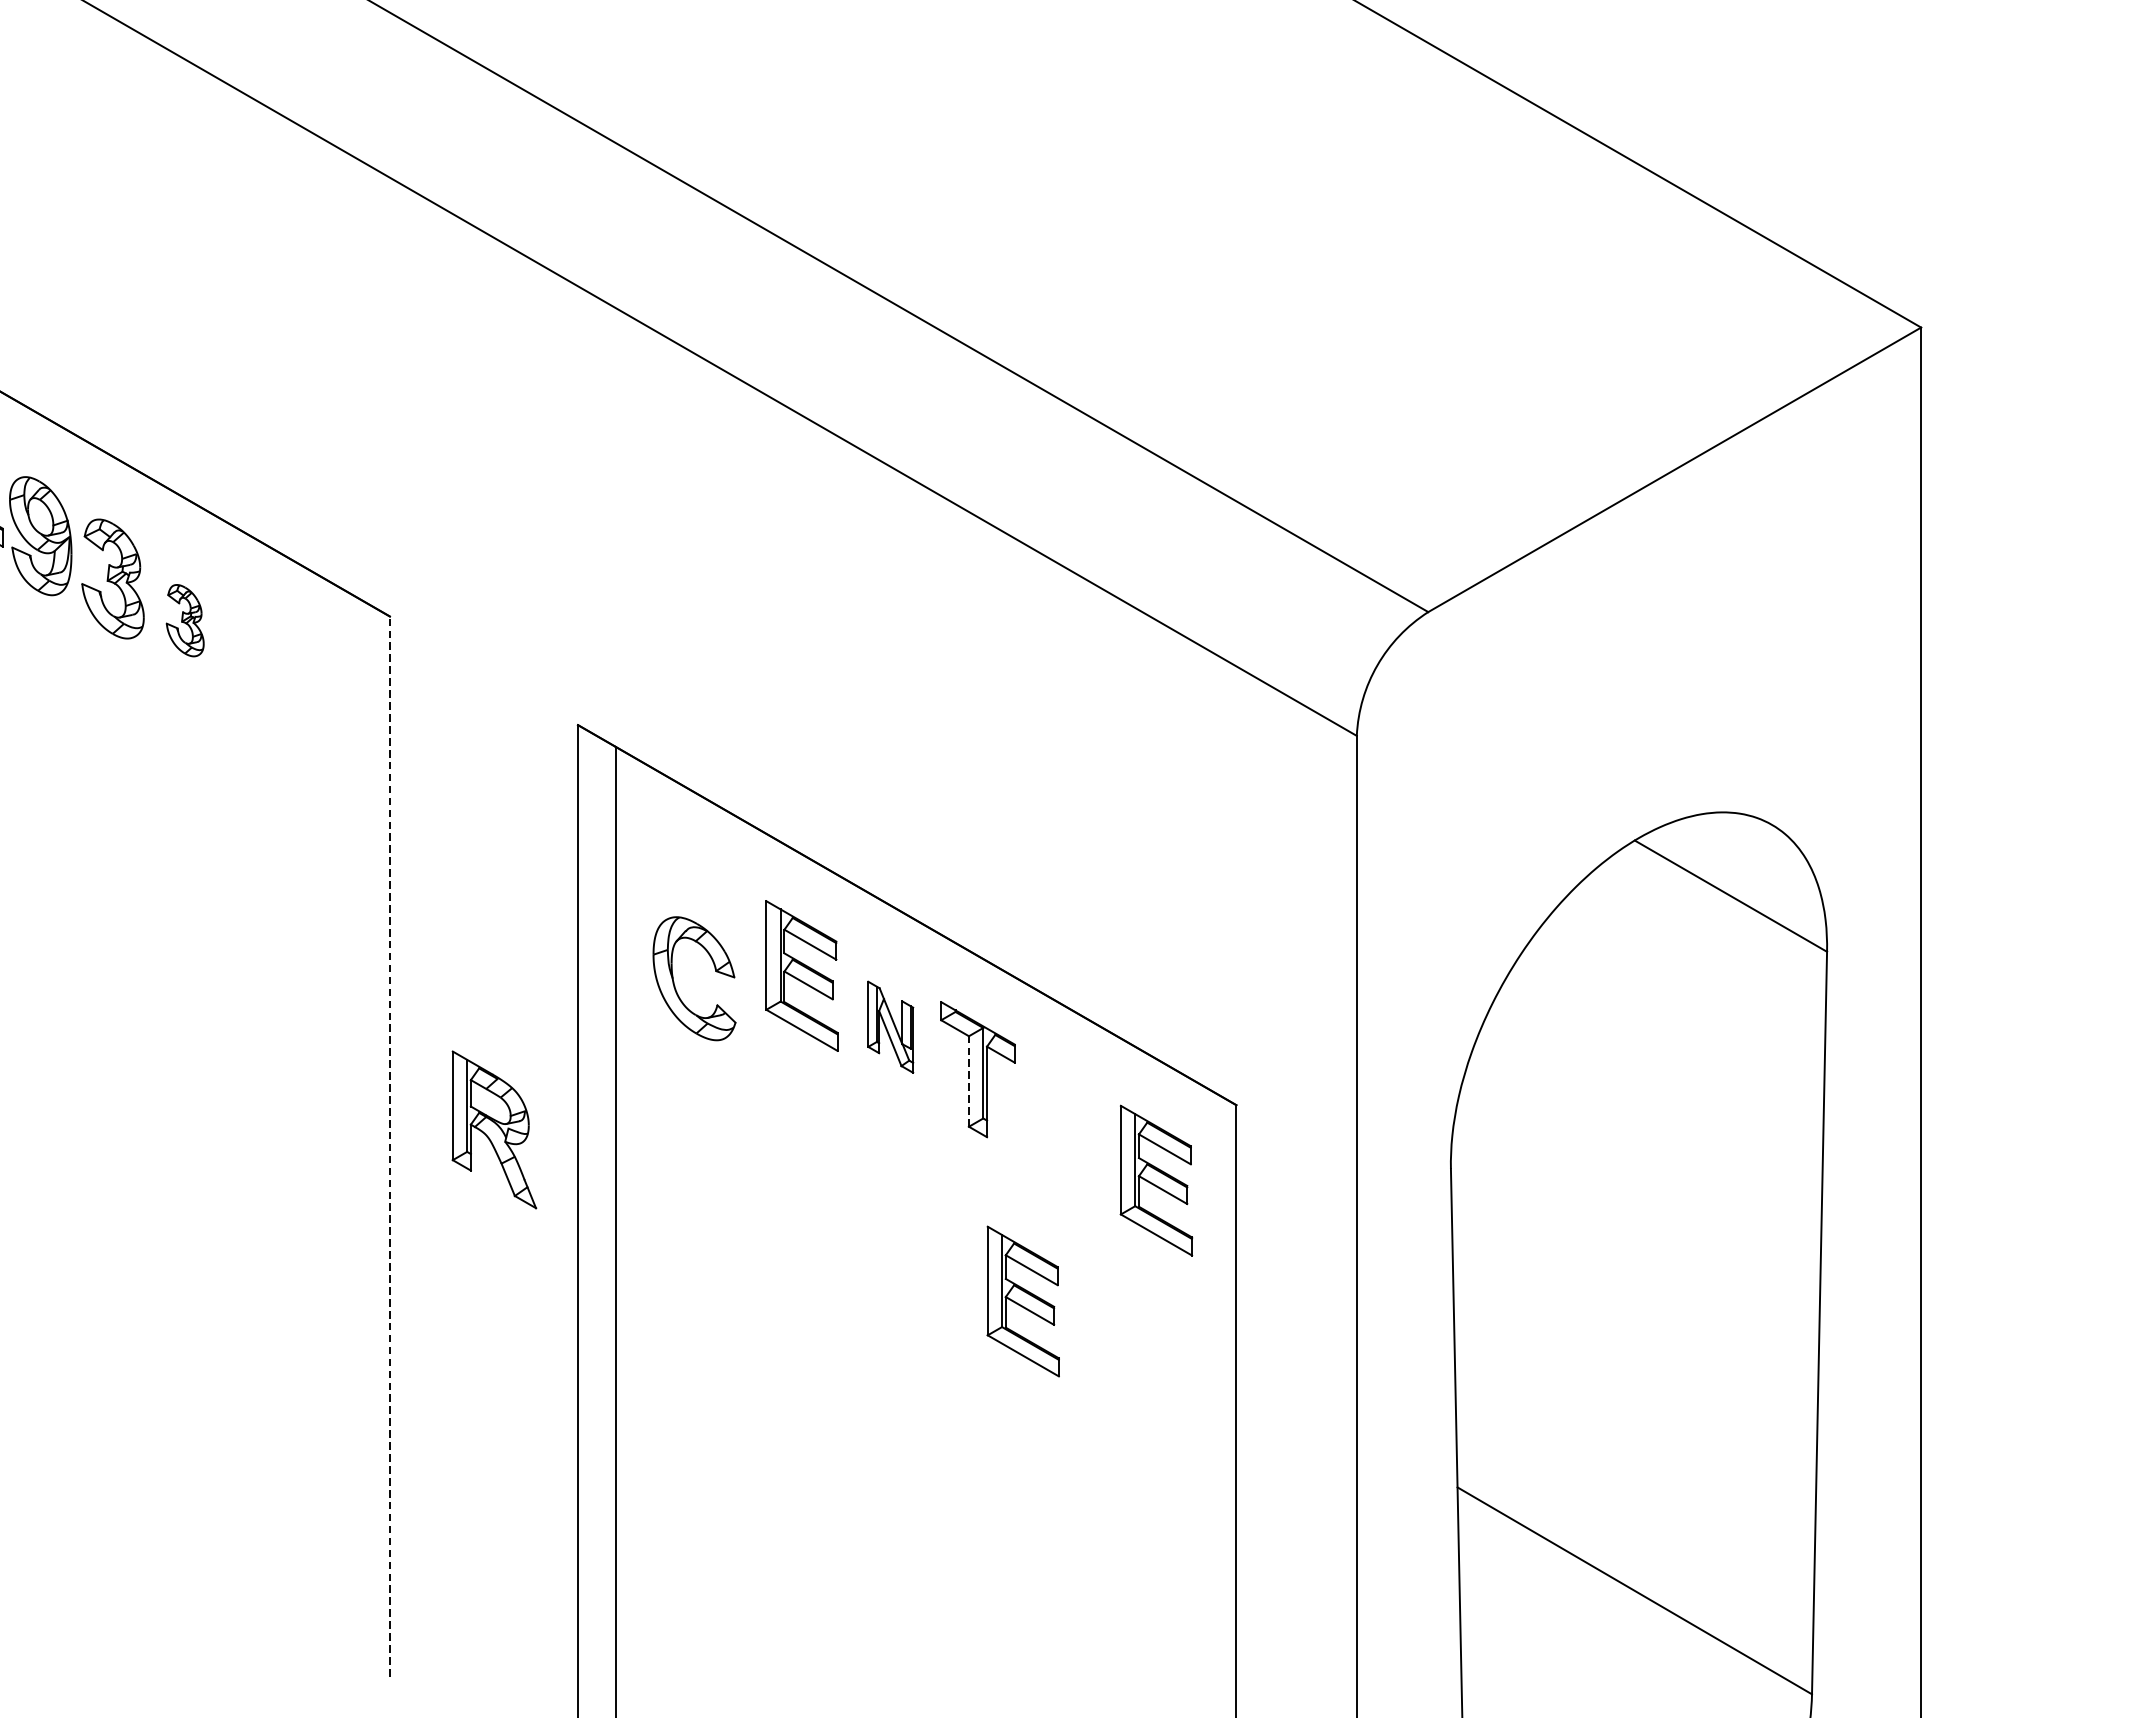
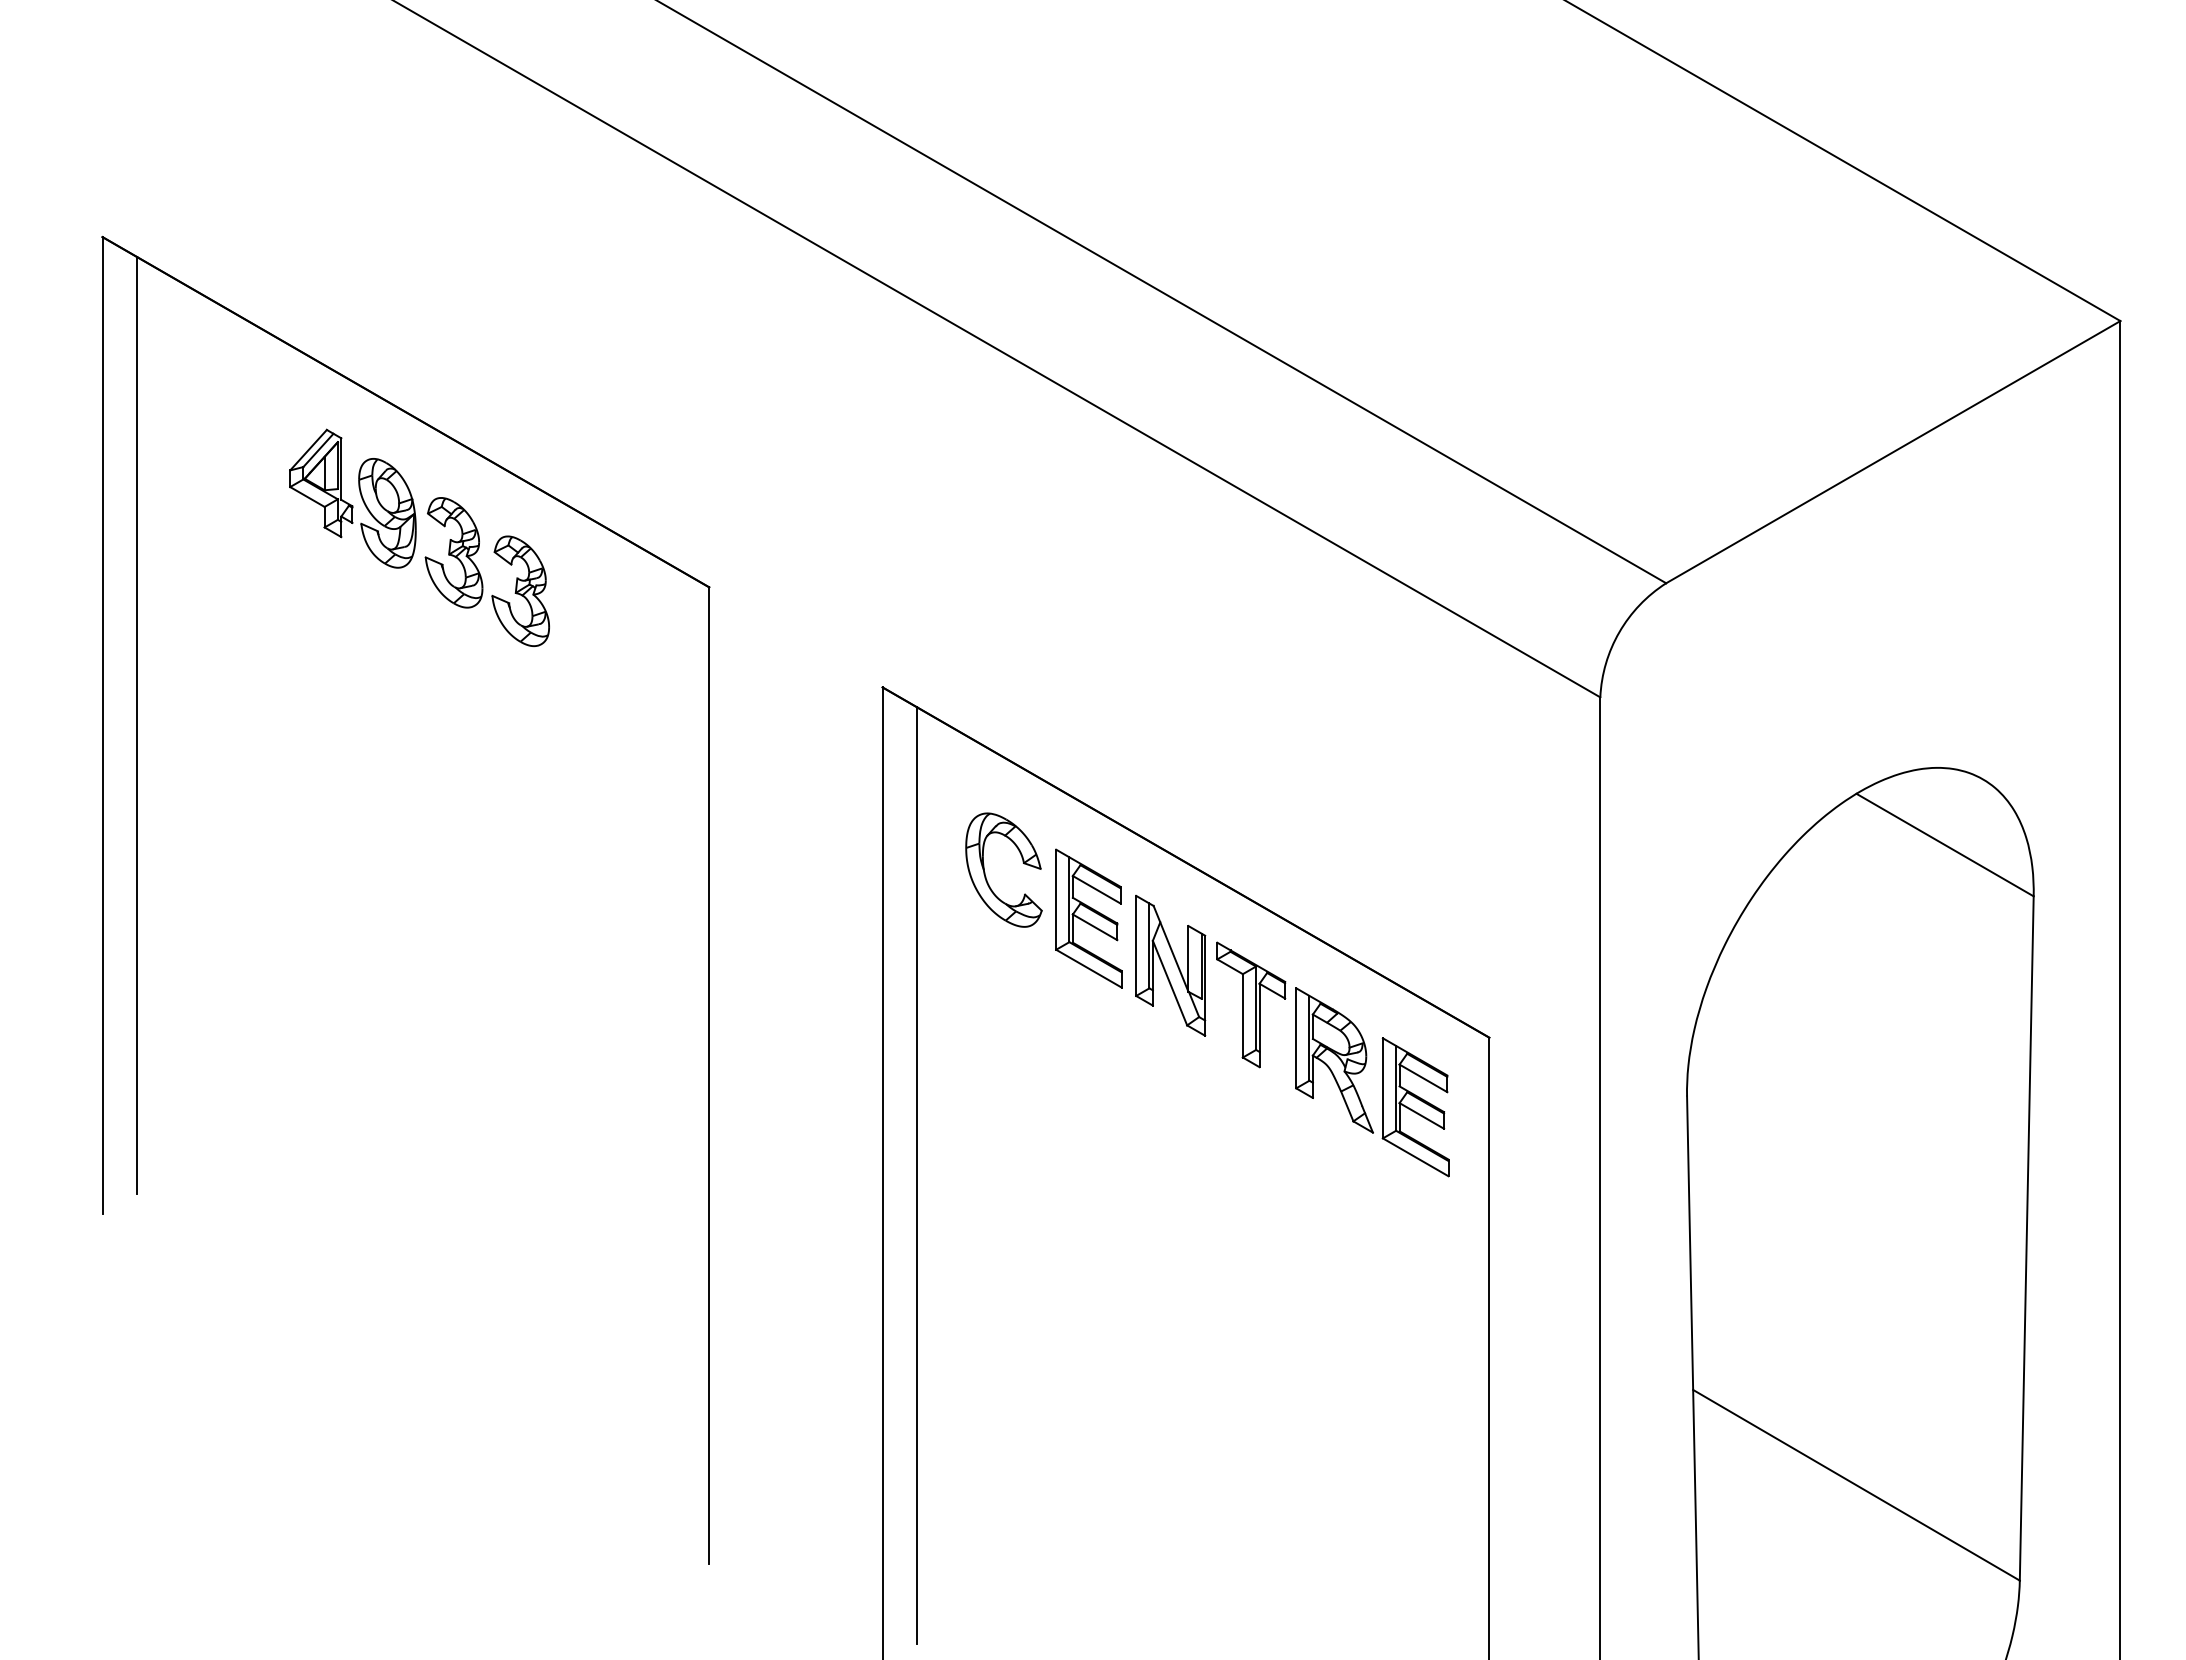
part: (185, 619) -> (520, 590), size x1.67
part: (674, 981) -> (985, 872), moved
part: (890, 1026) -> (1170, 965), size x1.67
line: (968, 1081) -> (1242, 1015), dashed -> solid
part: (494, 1129) -> (1334, 1060), moved
line: (390, 1146) -> (709, 1075), dashed -> solid
part: (1022, 1301) -> (1292, 1218), removed

